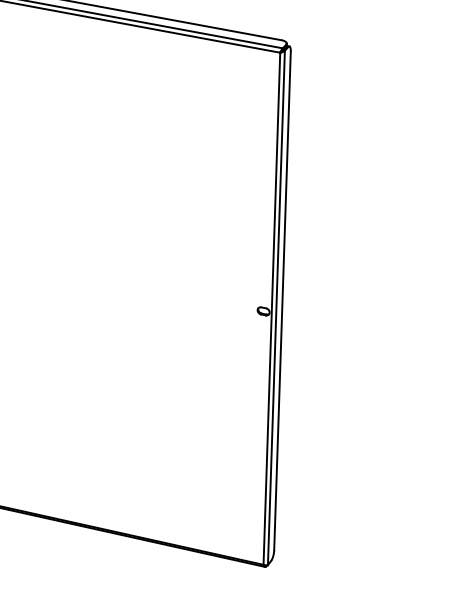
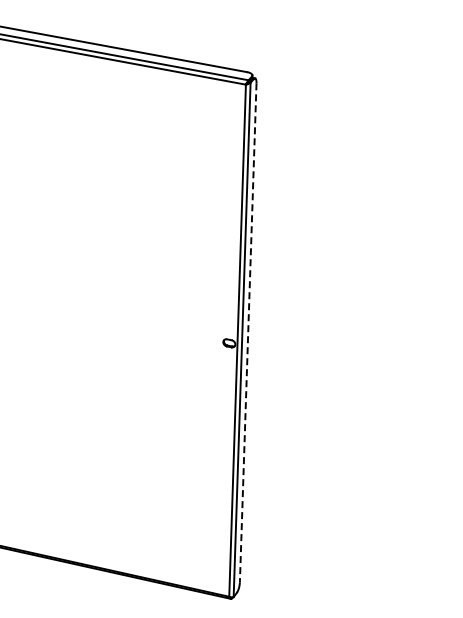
line: (282, 300) -> (248, 332), solid -> dashed

